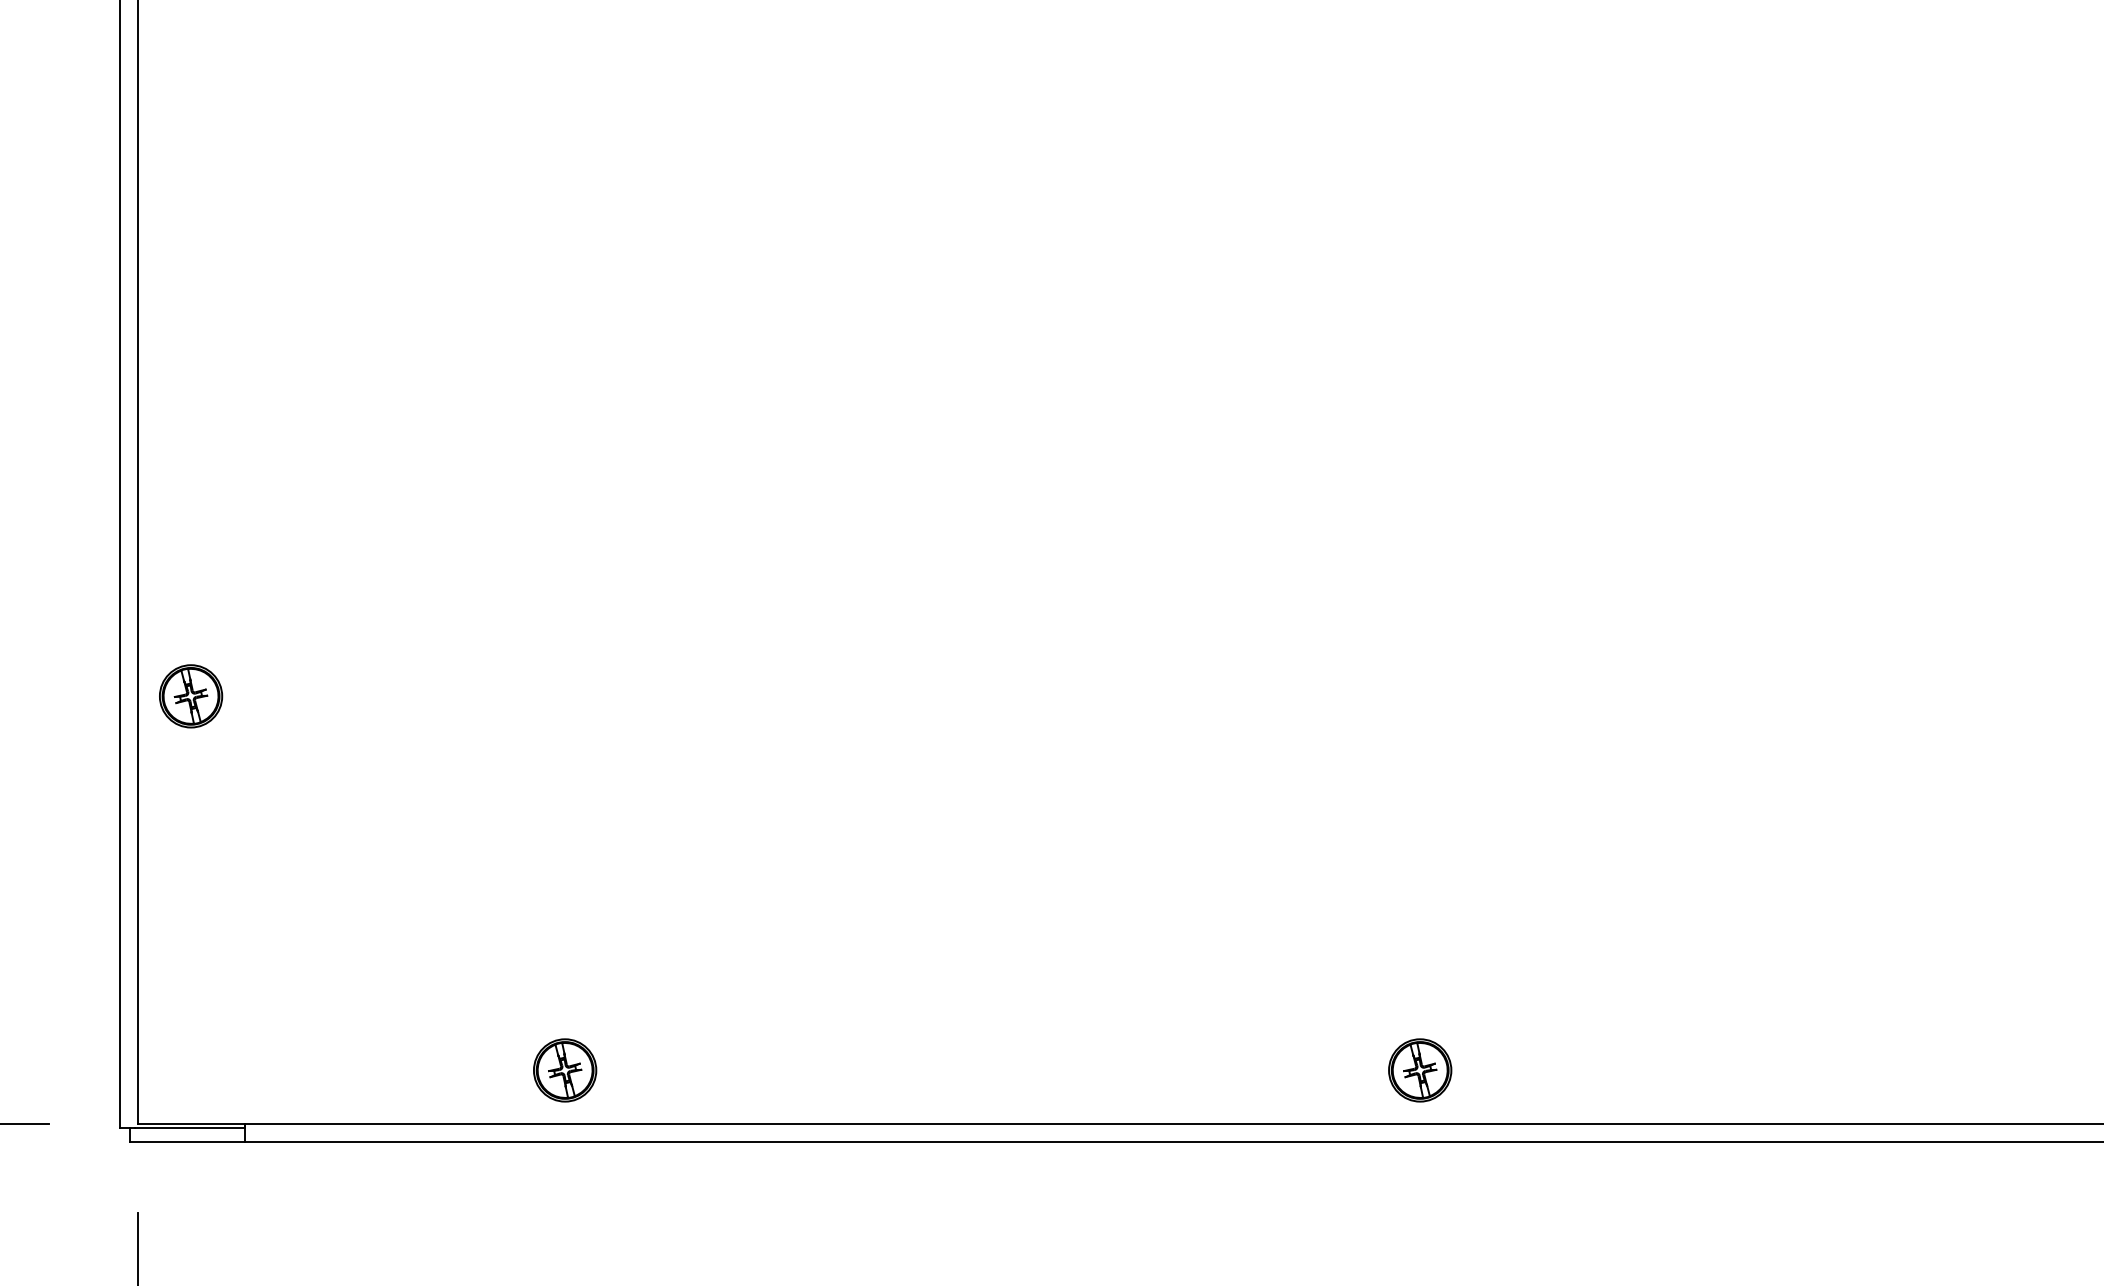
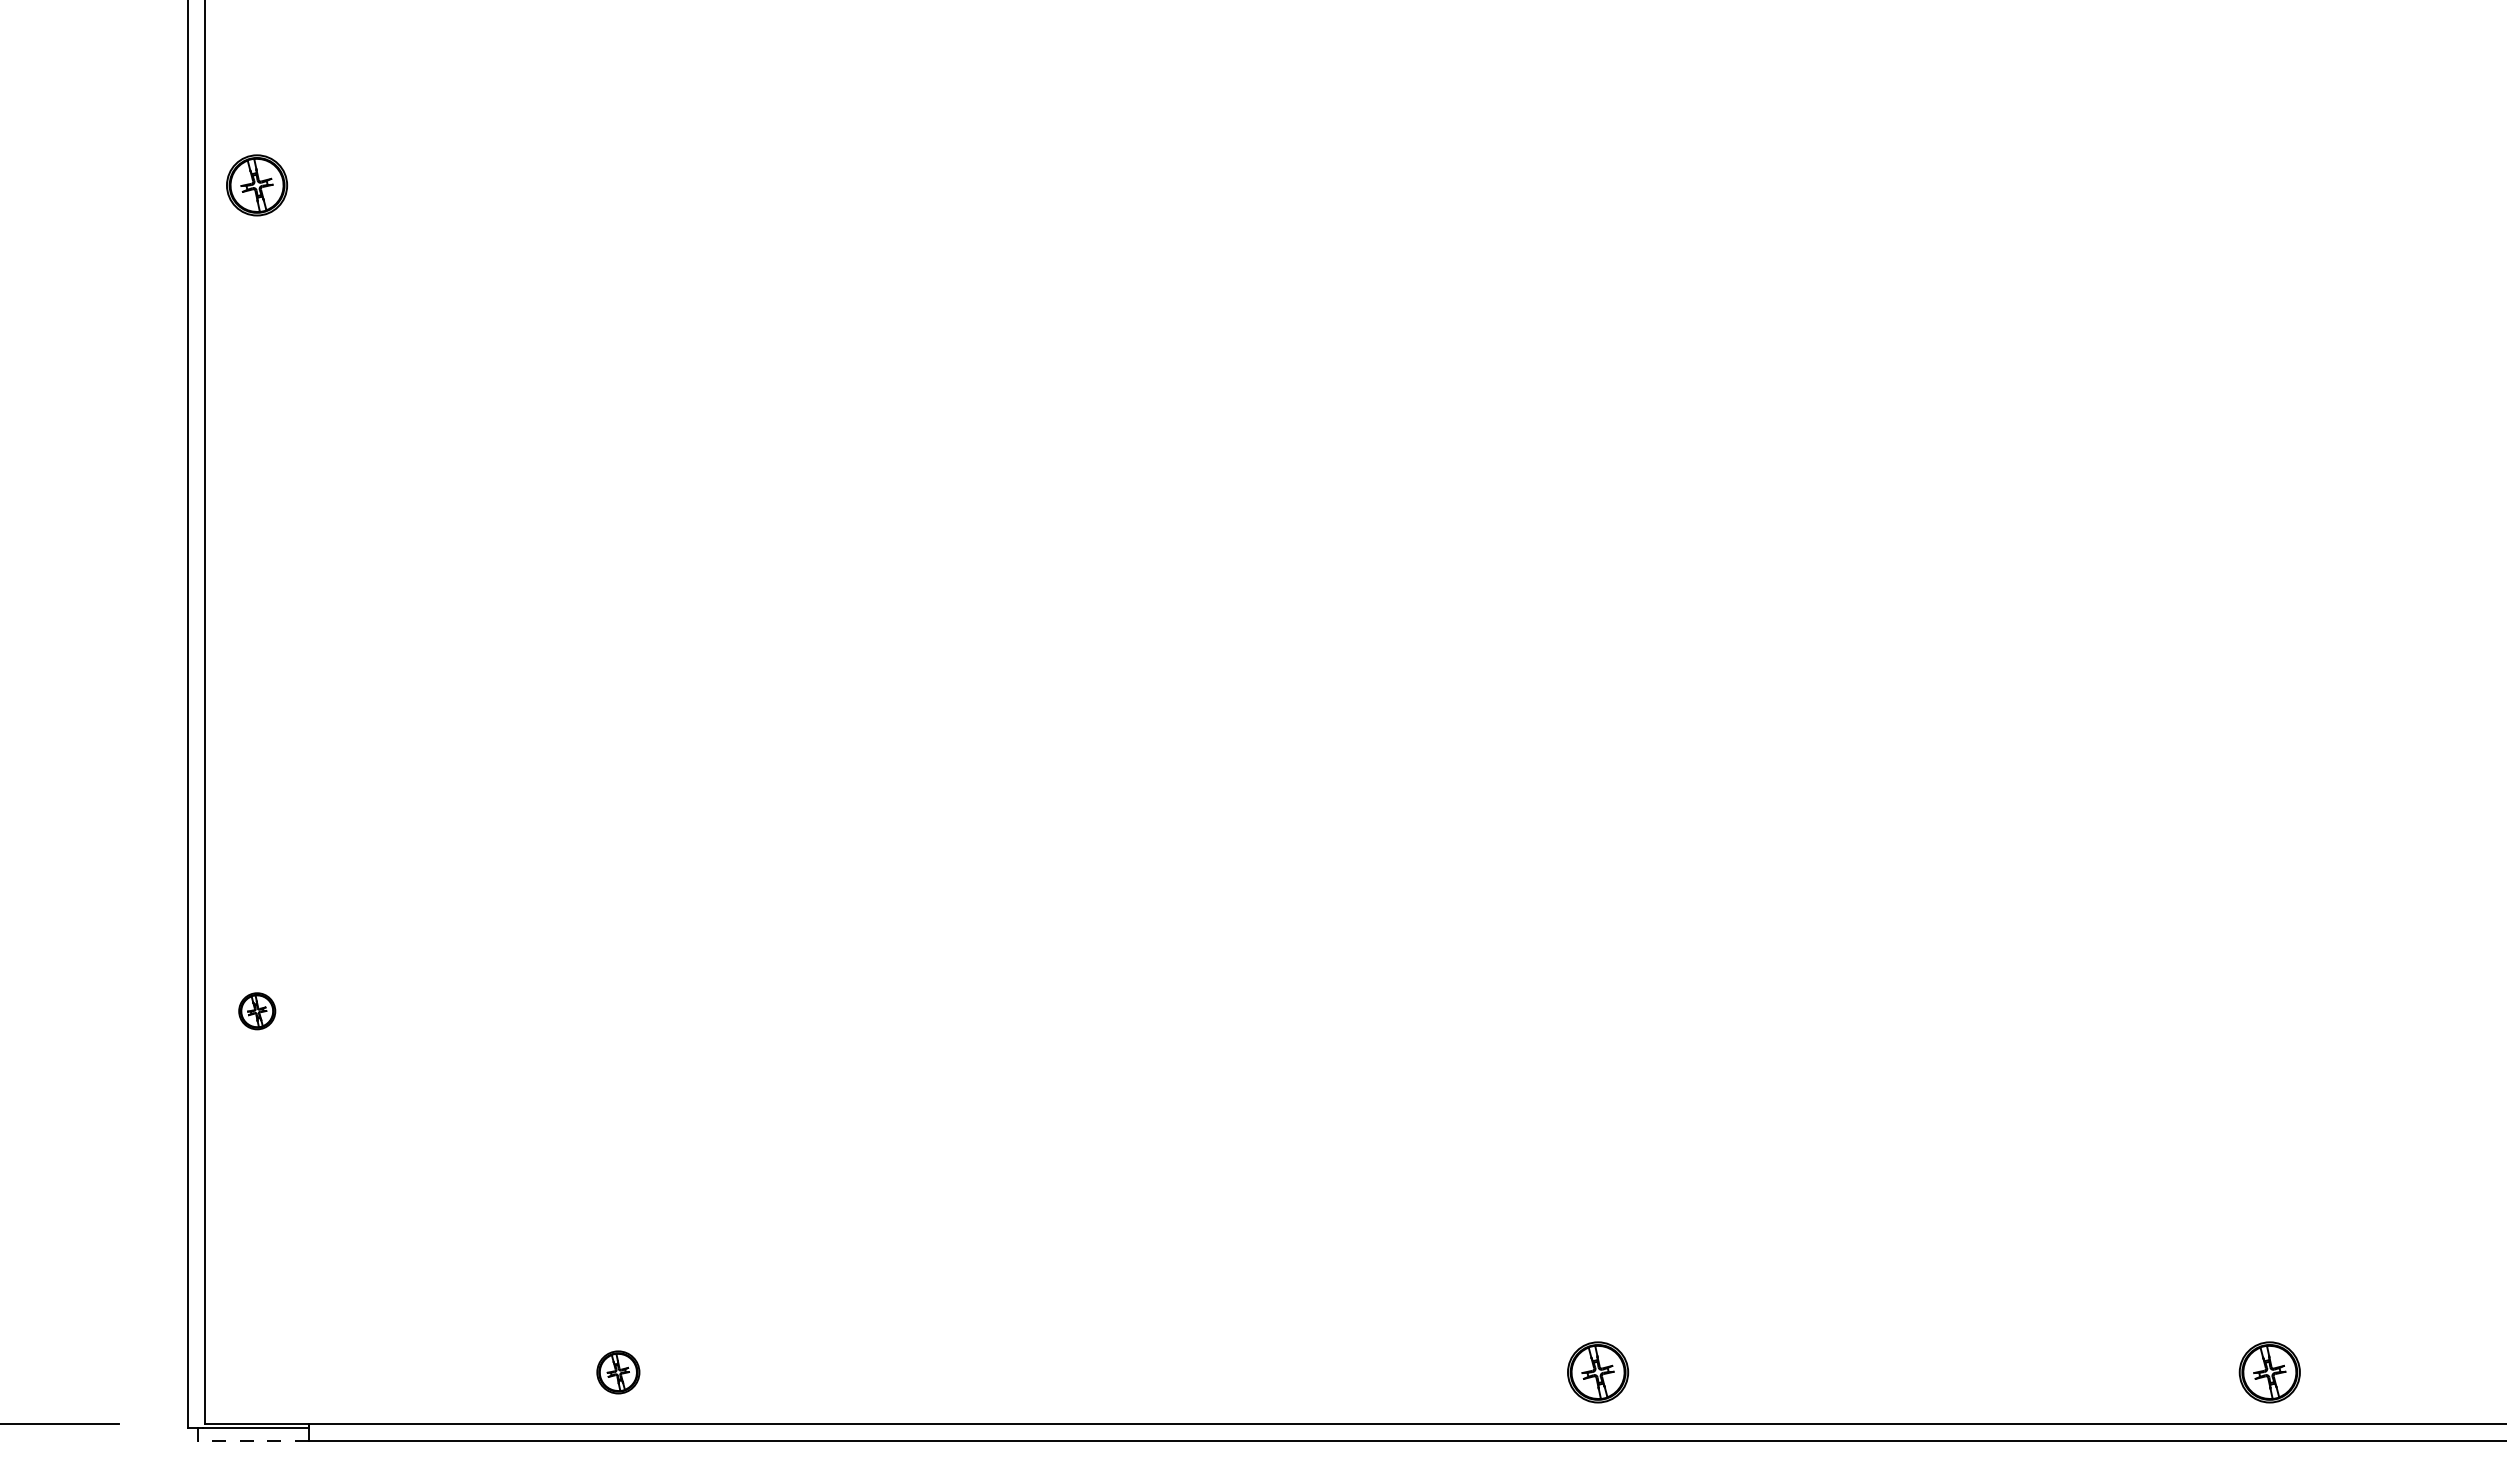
part: (191, 696) -> (257, 1011), size x0.6
part: (565, 1070) -> (618, 1372), size x0.7
part: (1420, 1070) -> (1598, 1372), moved
line: (187, 1141) -> (253, 1441), solid -> dashed

